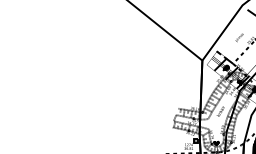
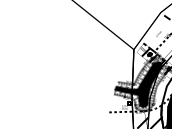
fill: (209, 112) -> (138, 84), added

